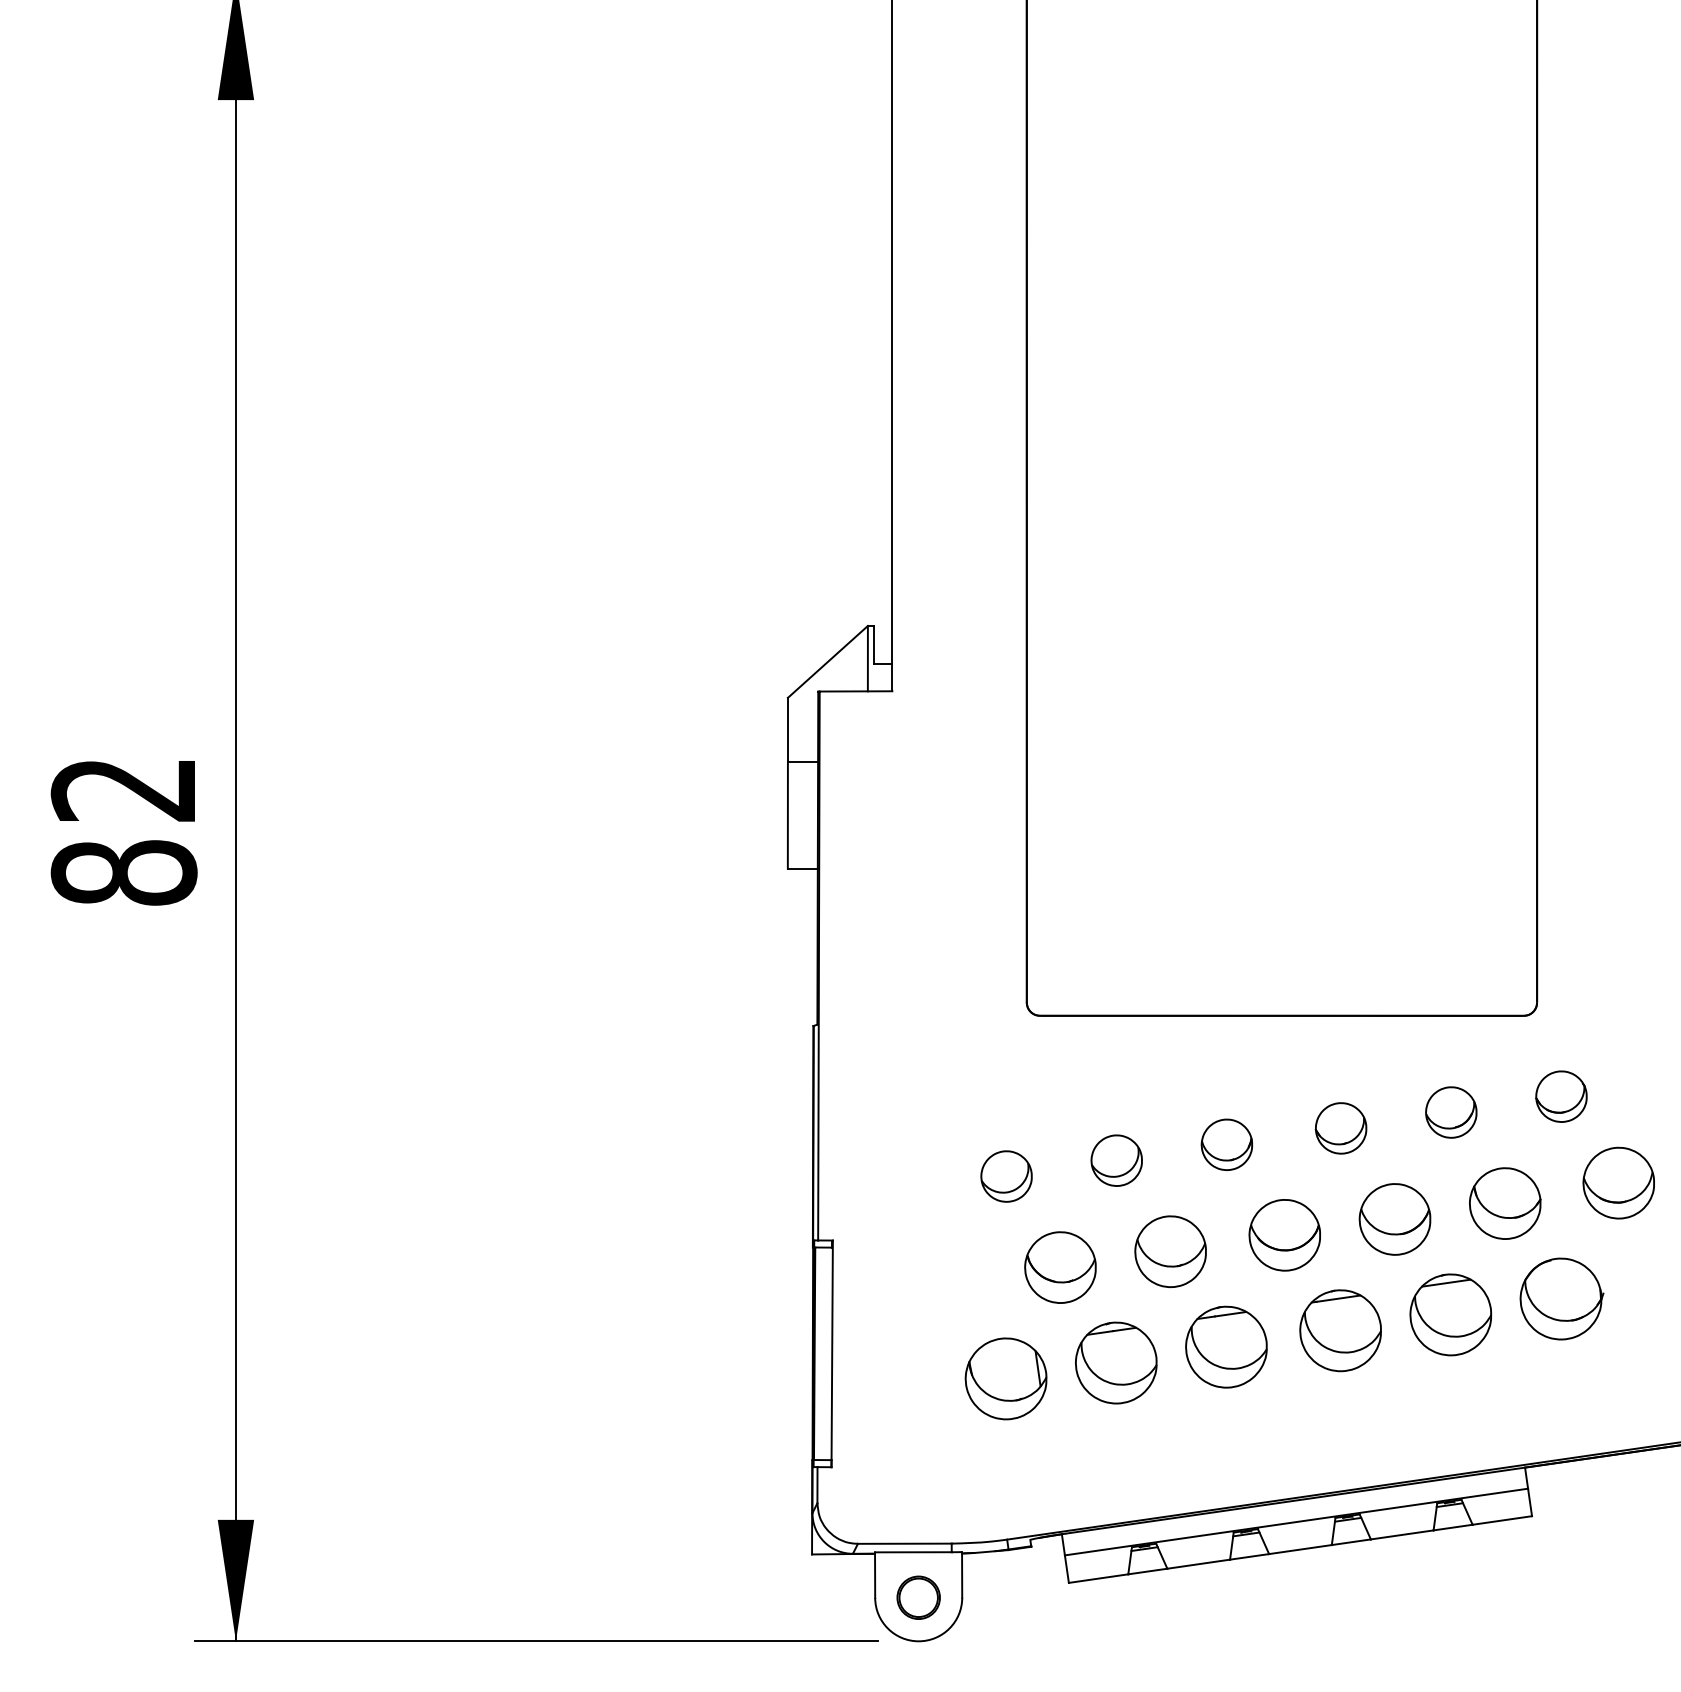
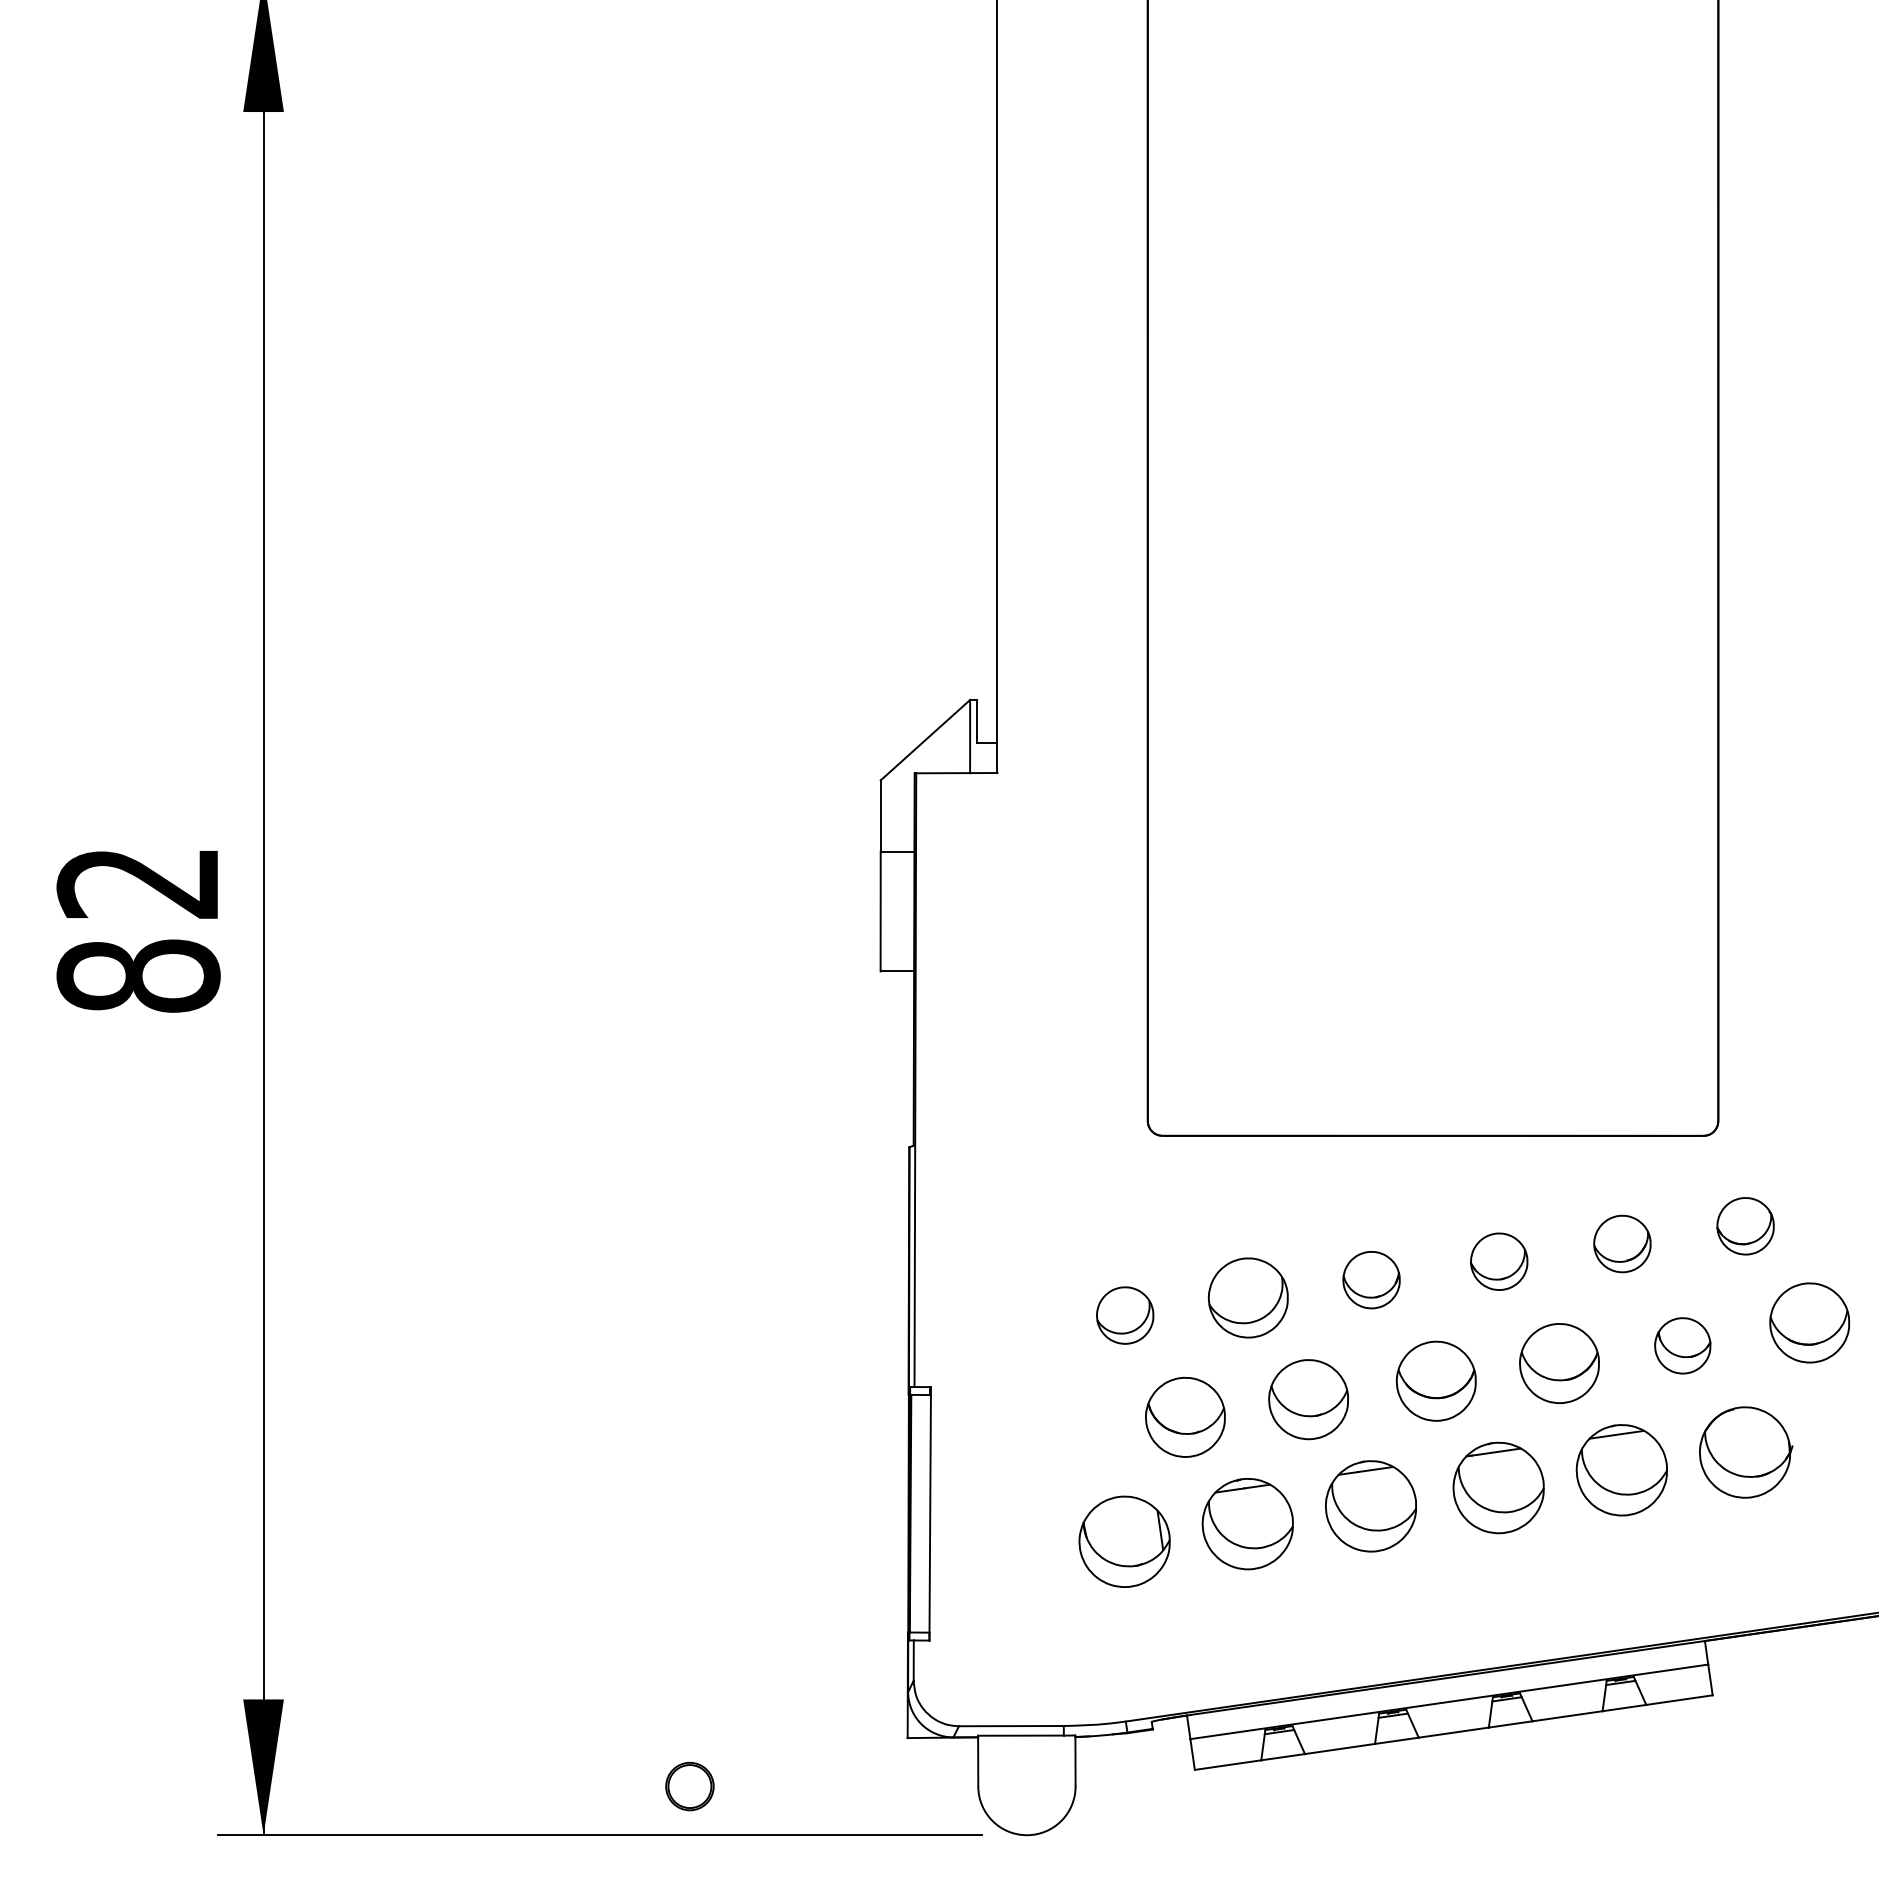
part: (1116, 1160) -> (1248, 1297), size x1.4
part: (1505, 1203) -> (1682, 1345), size x0.7
part: (918, 1597) -> (689, 1786), moved

